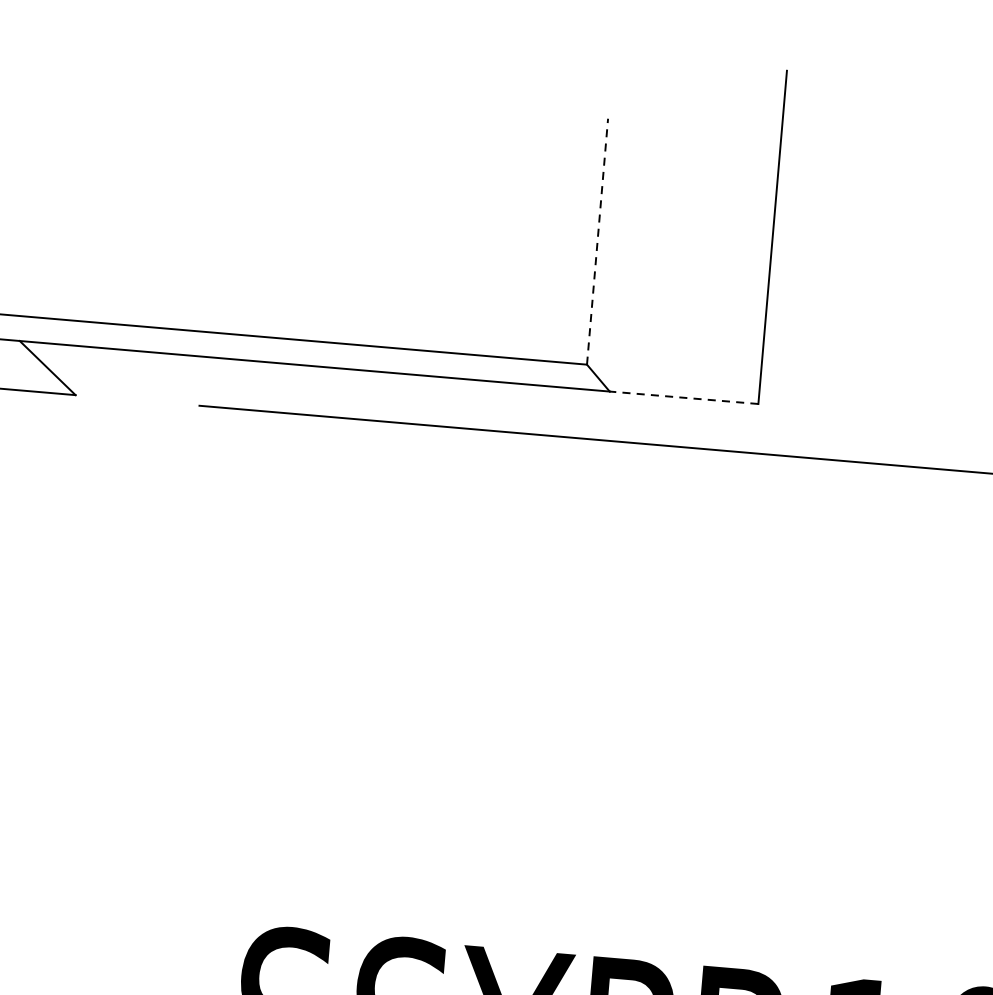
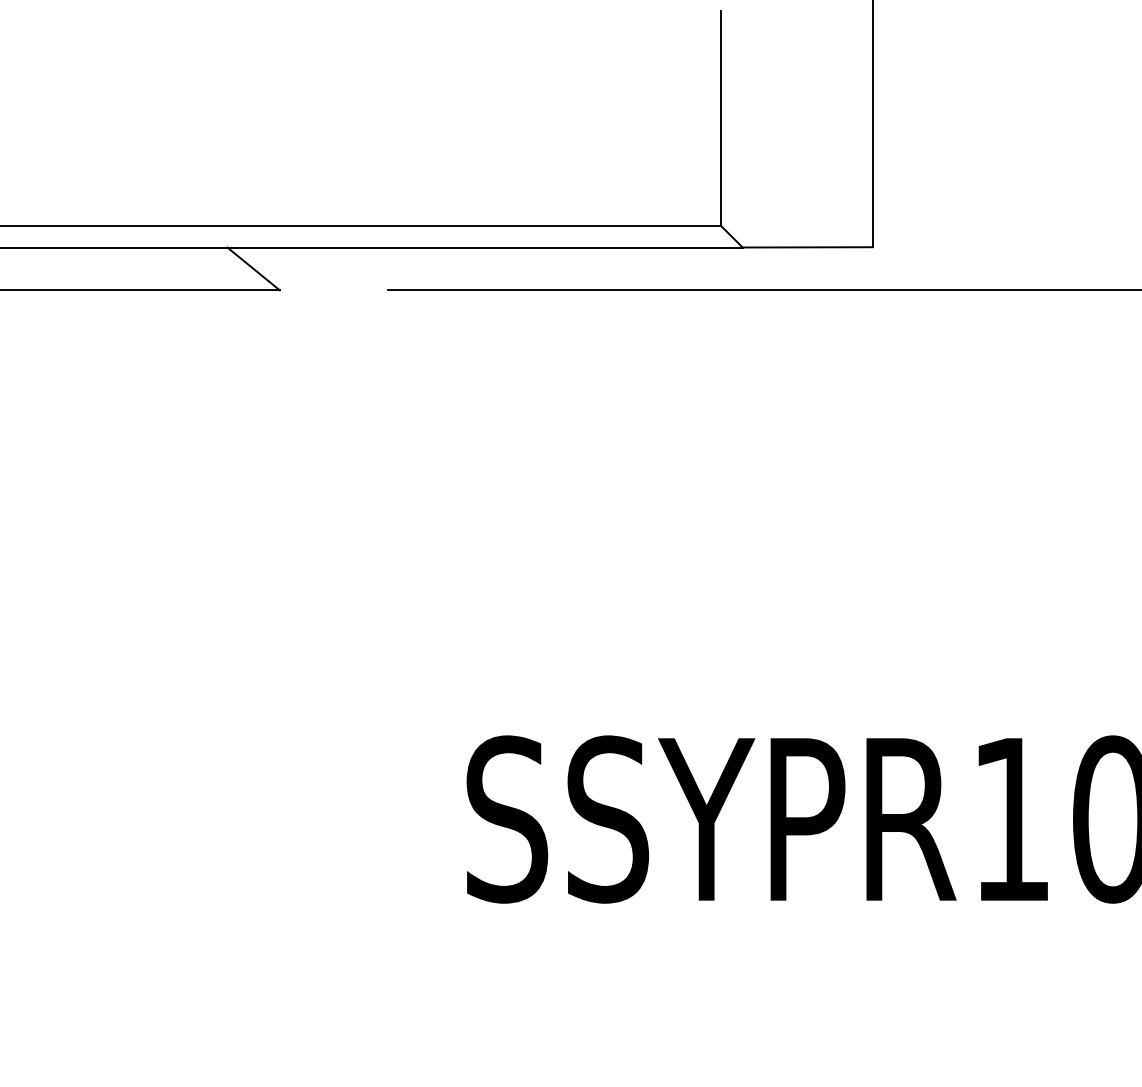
line: (597, 240) -> (720, 117), dashed -> solid
line: (683, 397) -> (807, 247), dashed -> solid

